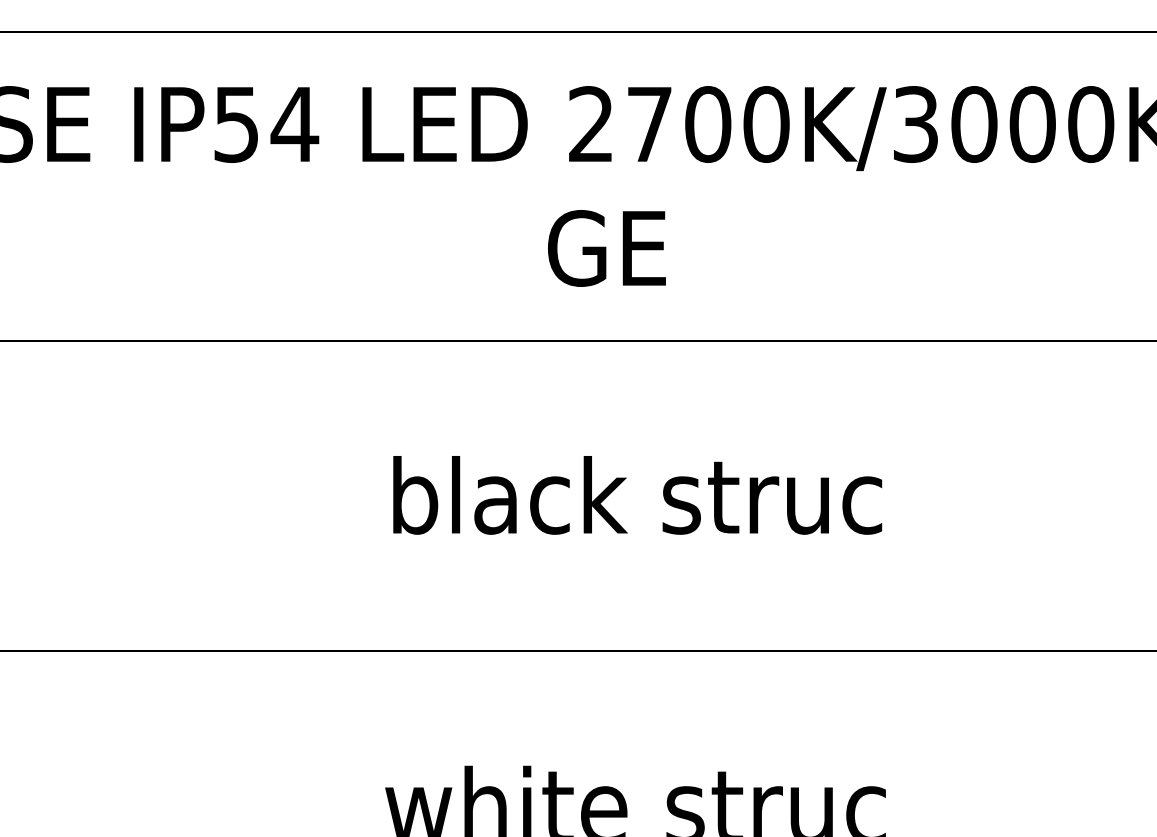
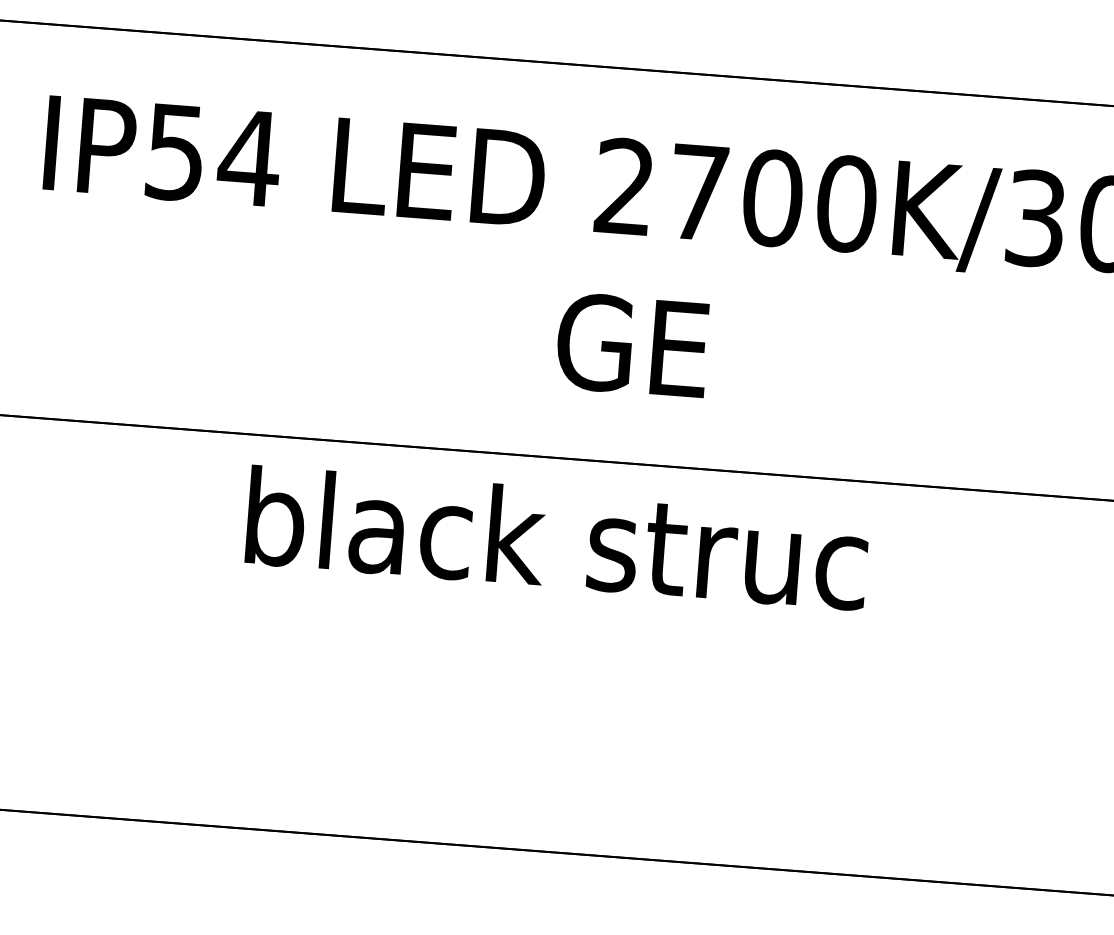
text: (637, 495) -> (557, 538), moved

